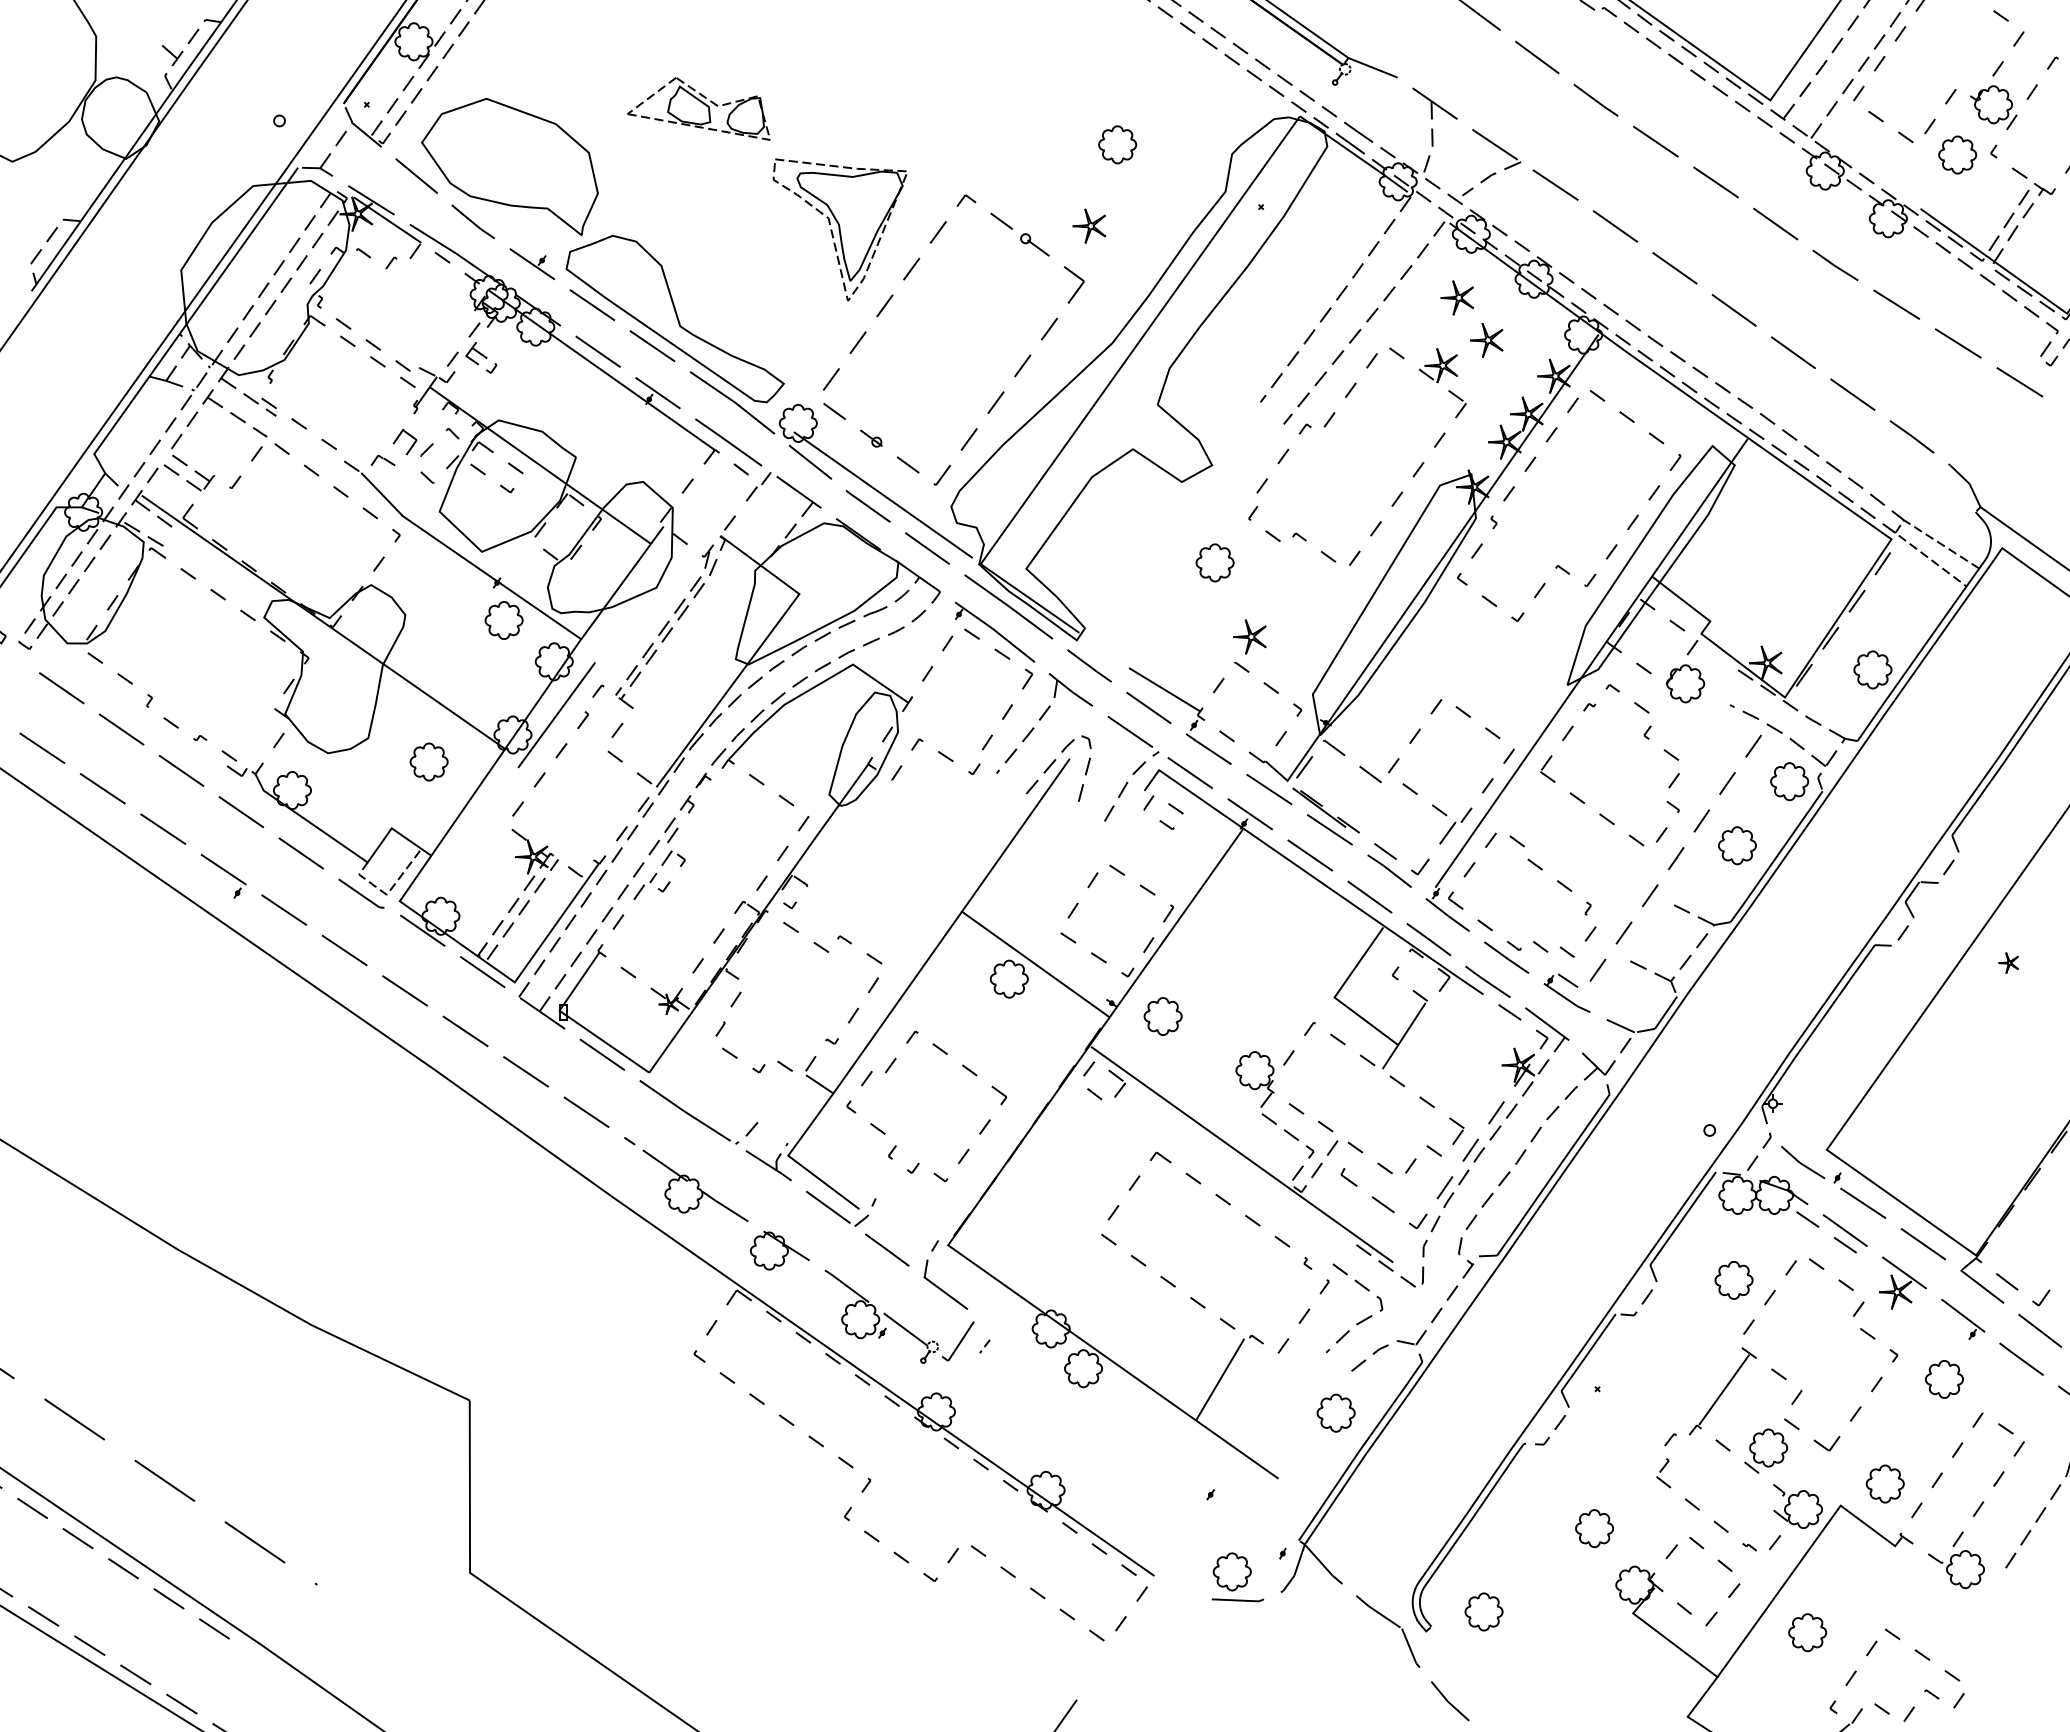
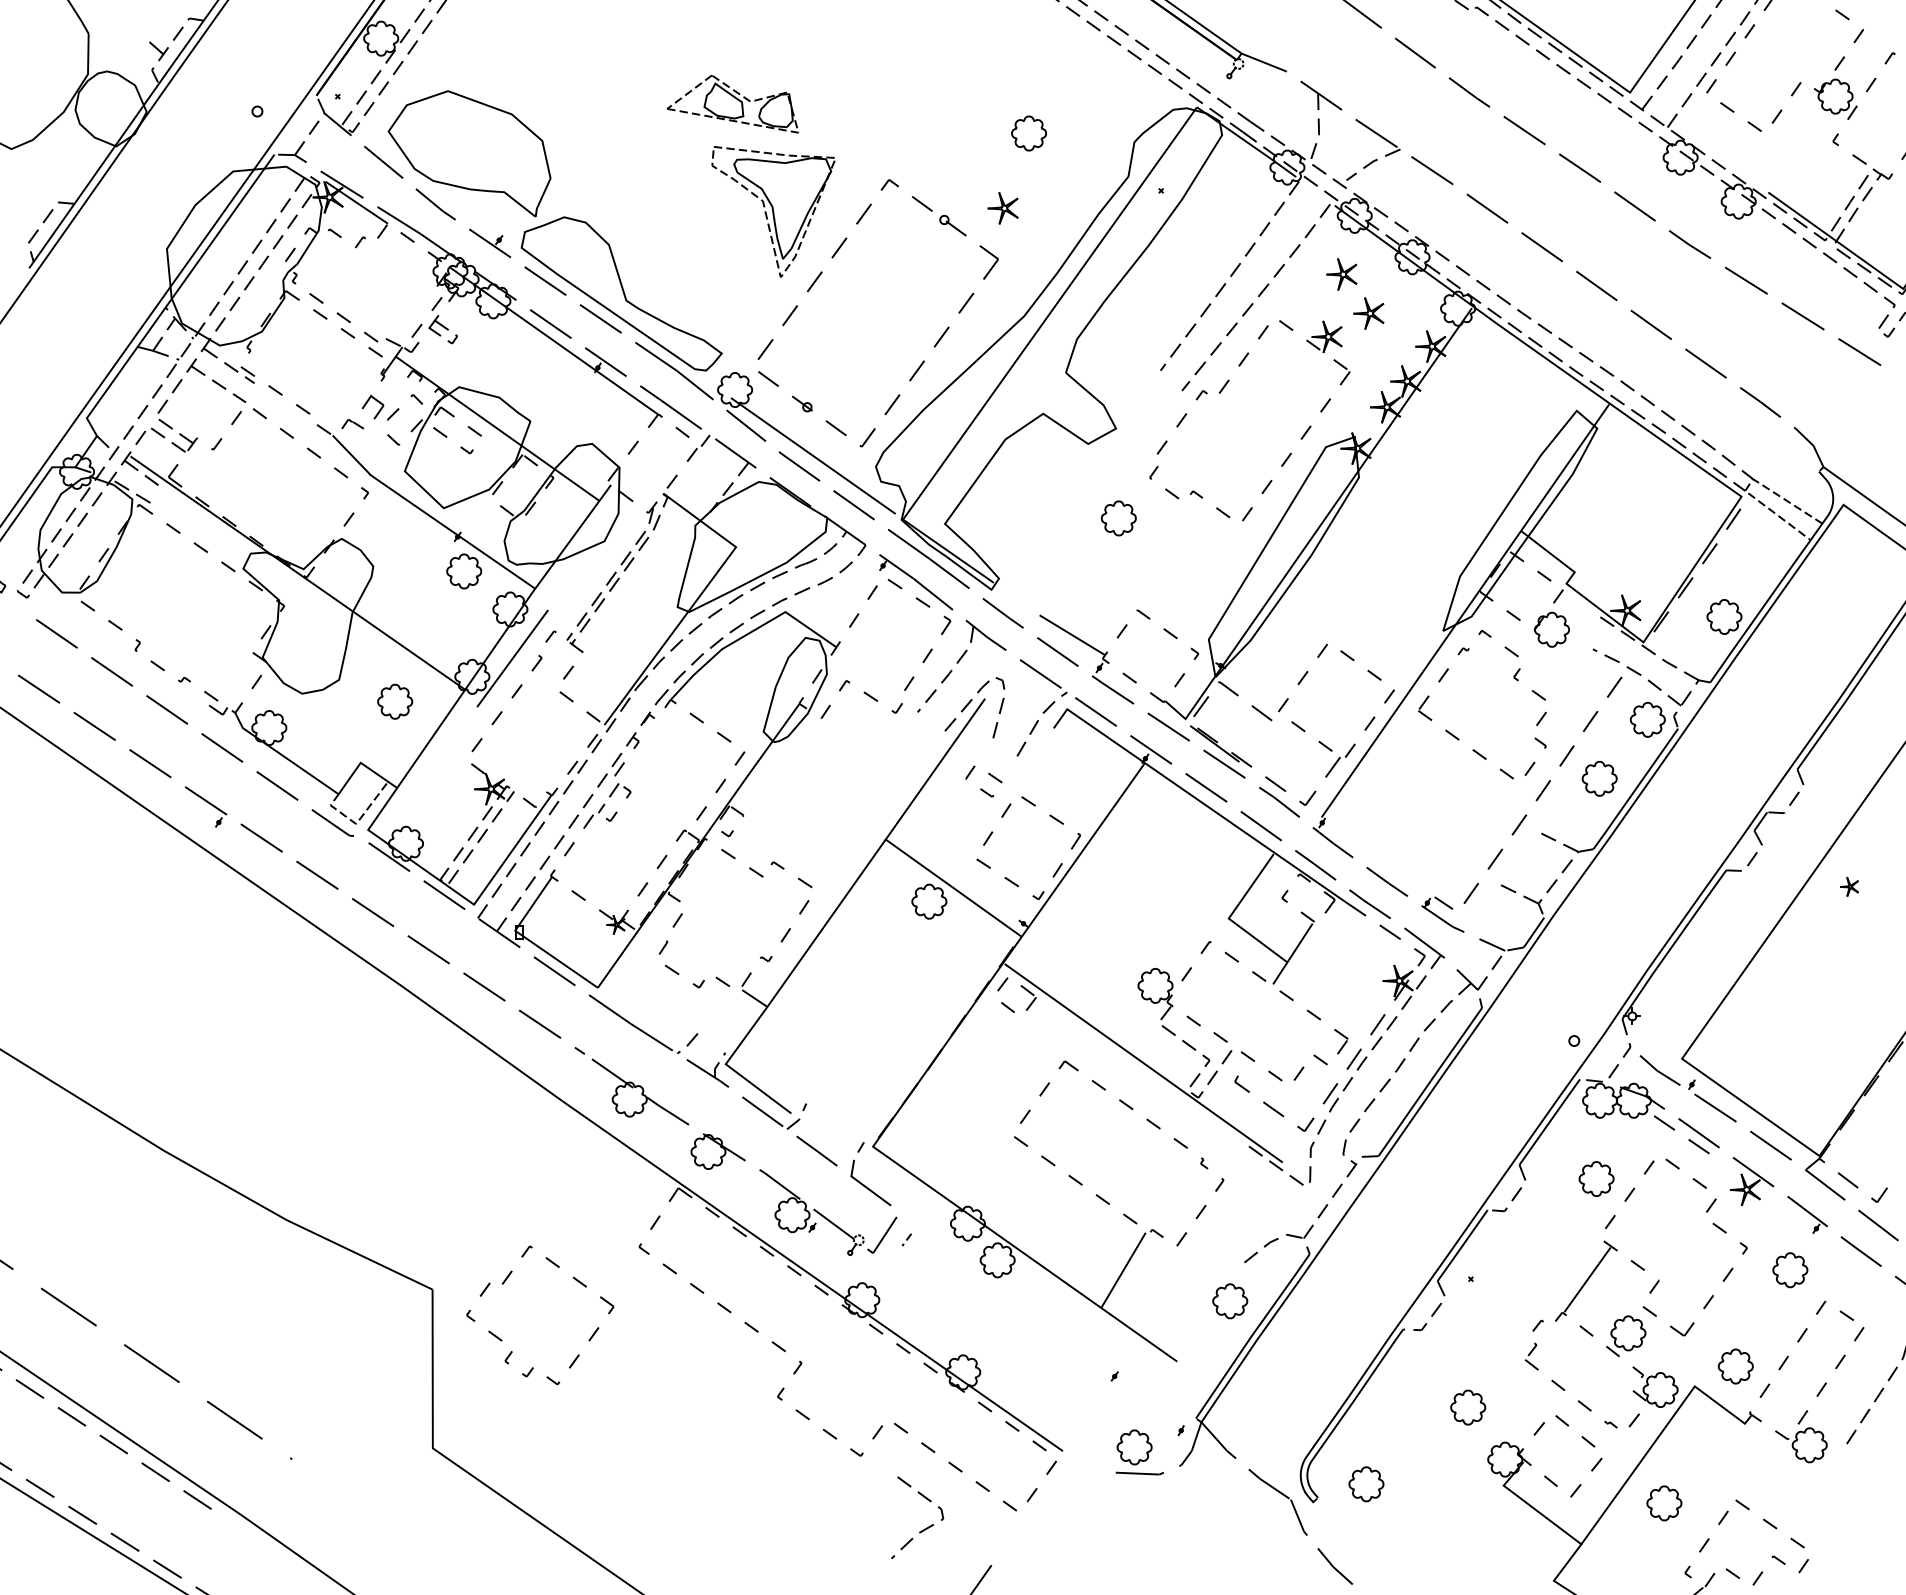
part: (698, 108) -> (732, 103), moved
part: (1957, 154) -> (1802, 142), removed
part: (1527, 470) -> (1406, 433), removed
part: (1249, 636) -> (1150, 586), removed
part: (1161, 820) -> (982, 788), moved
part: (1538, 868) -> (1416, 799), removed
part: (1162, 1016) -> (1070, 936), removed
part: (885, 1133) -> (502, 1340), moved
line: (1361, 1320) -> (923, 1528), moved

